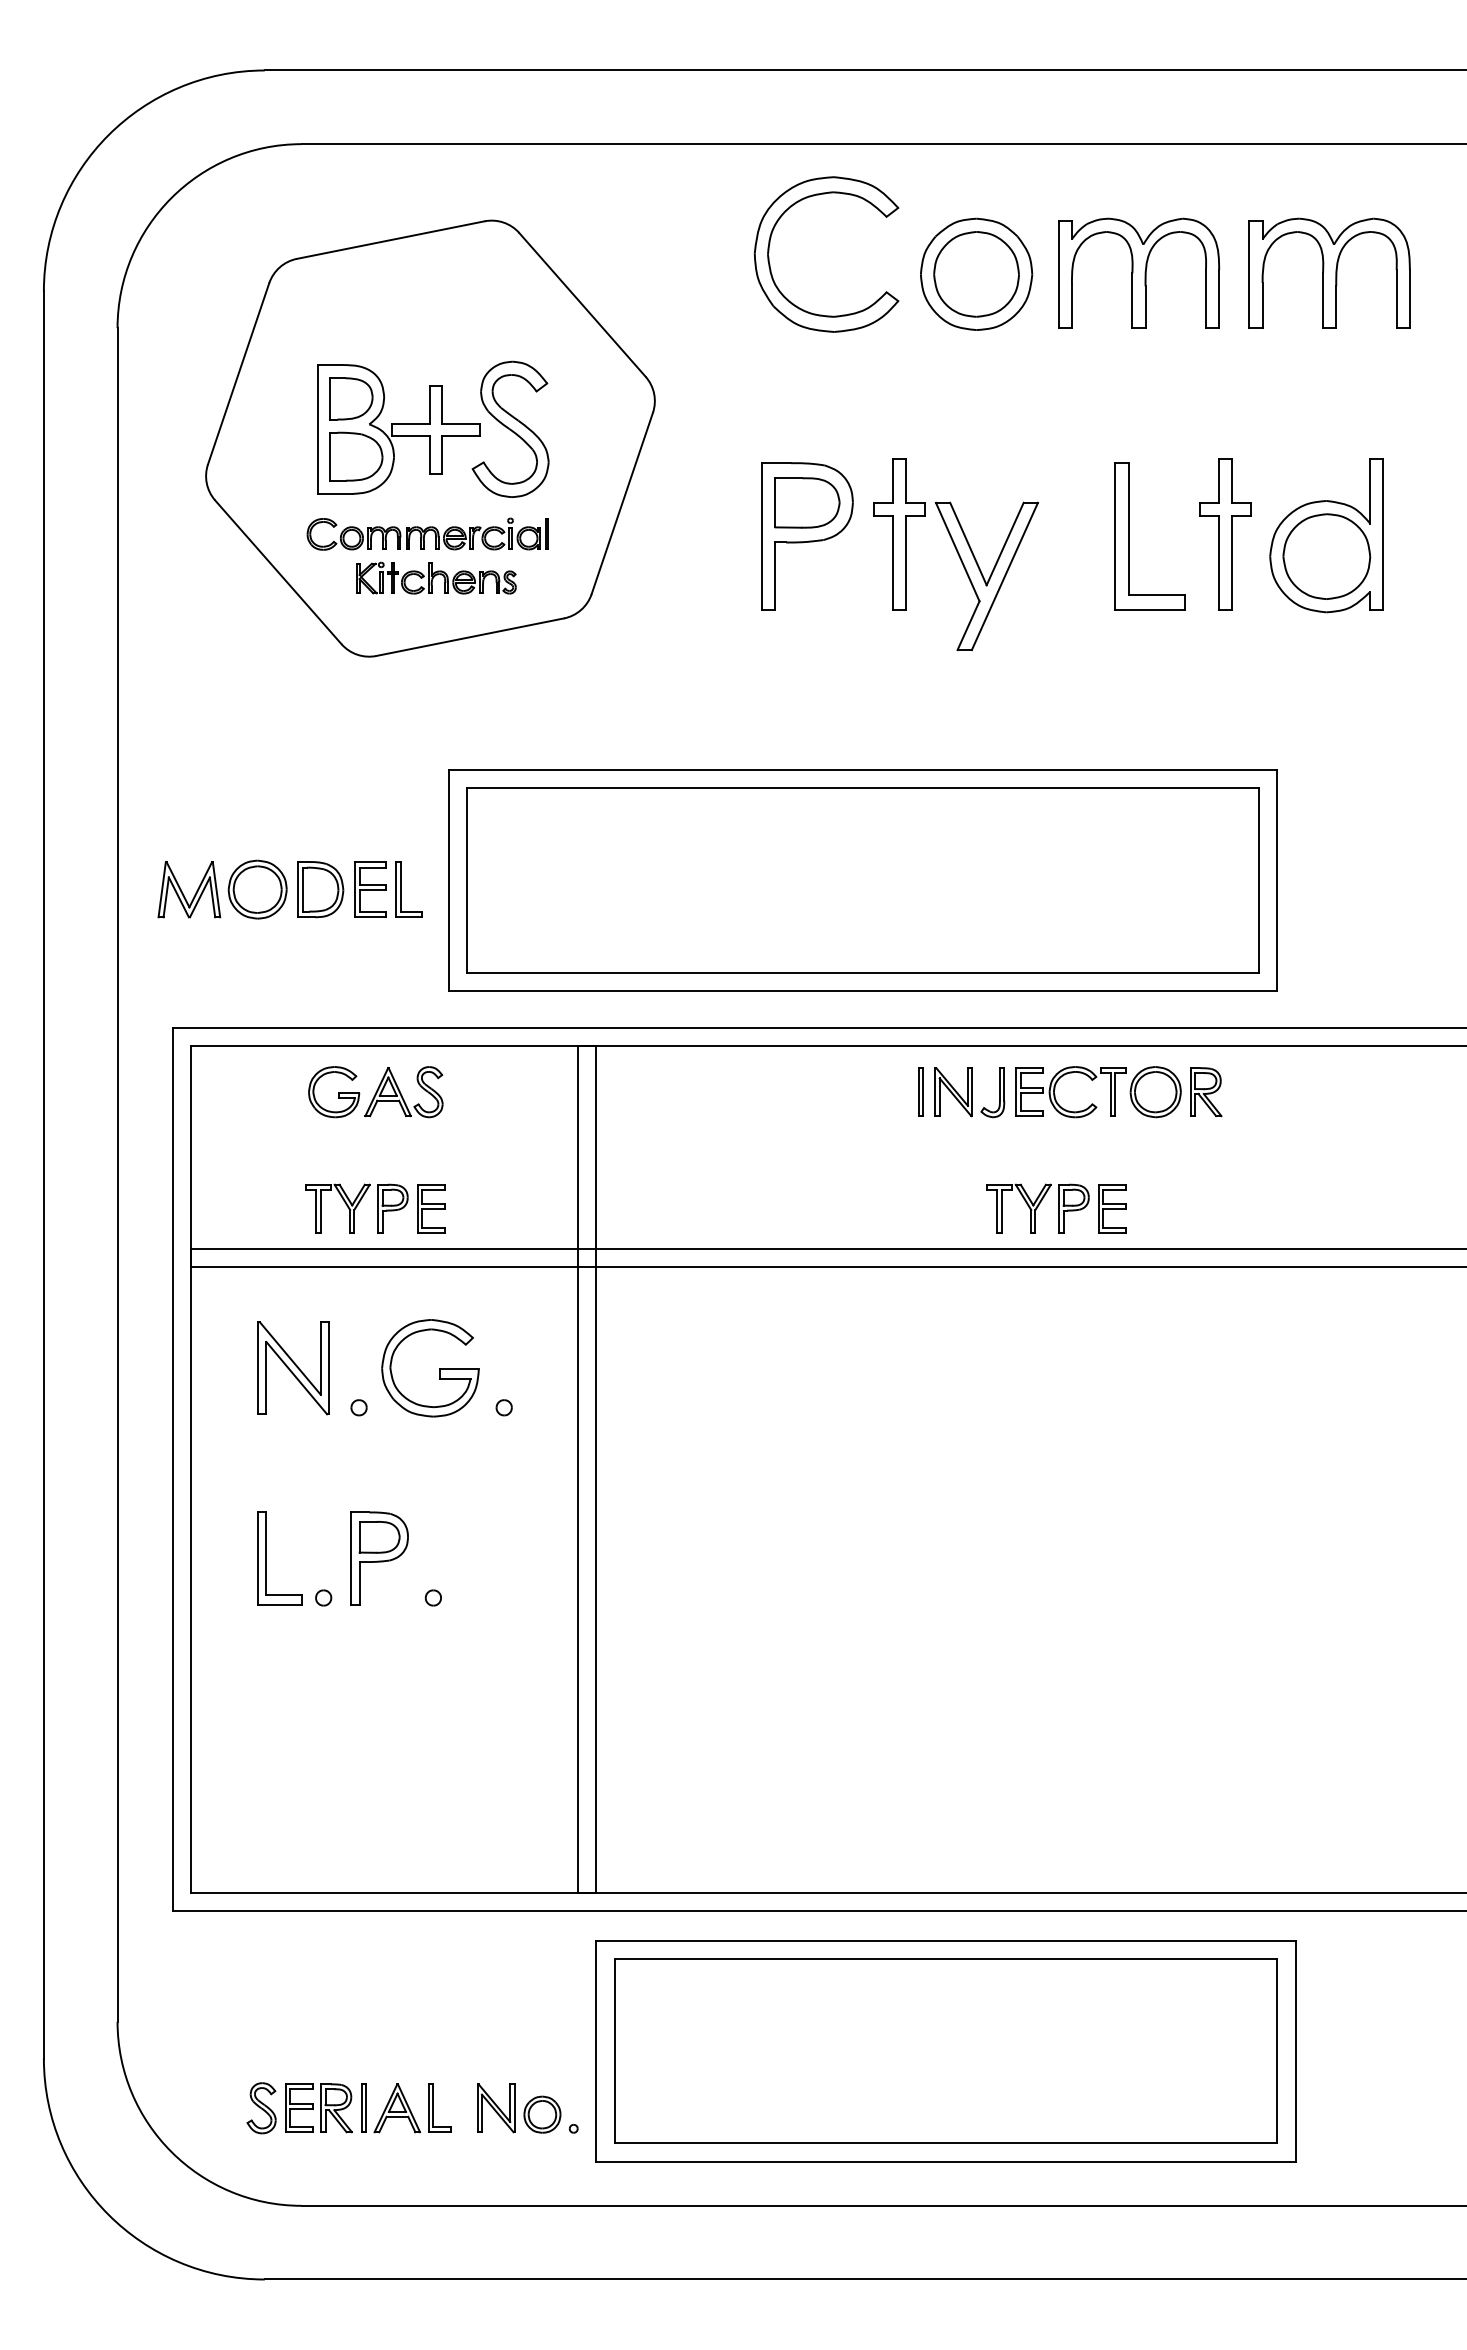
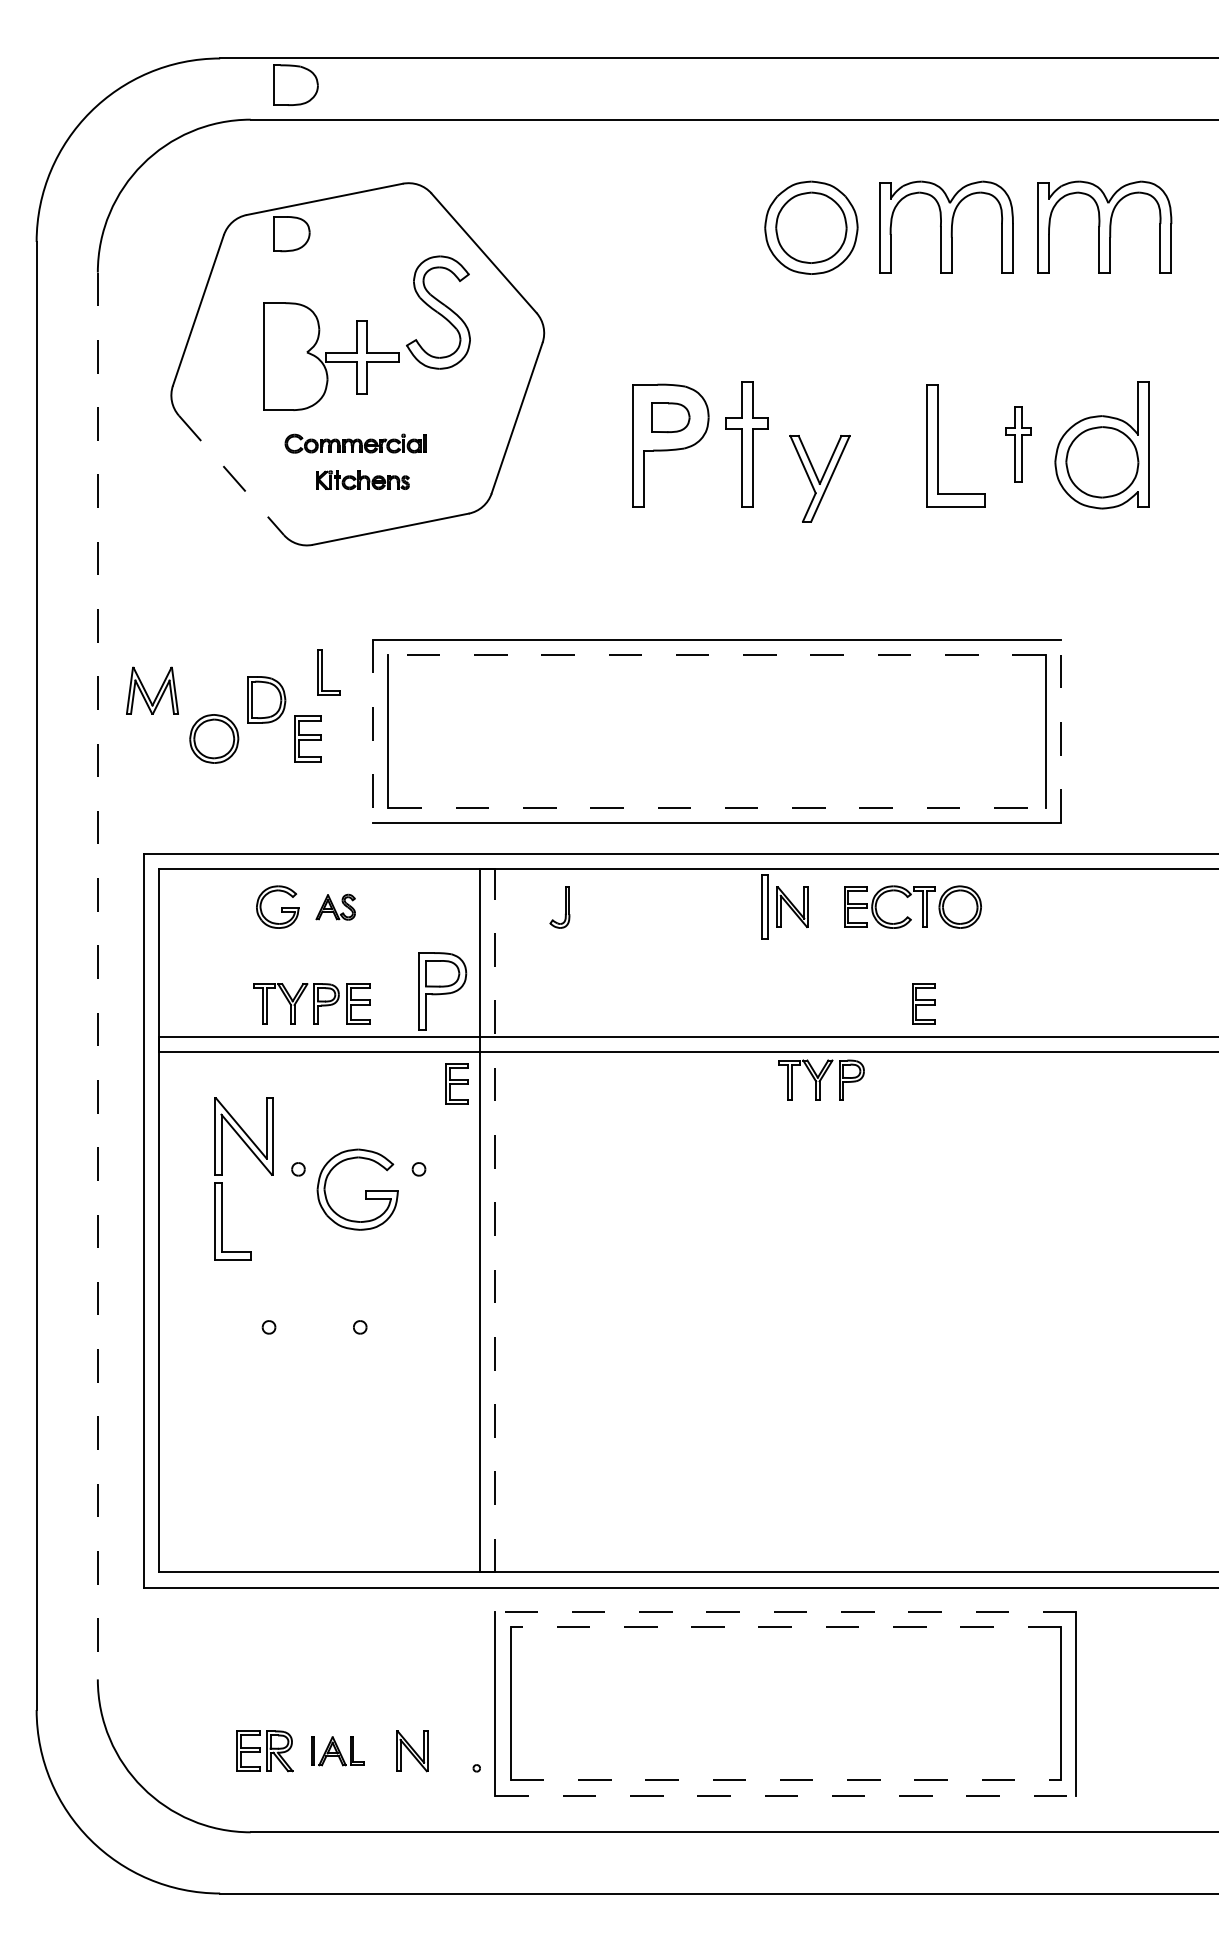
part: (770, 264) -> (640, 219), removed
part: (351, 398) -> (292, 233), moved
part: (510, 428) -> (438, 311), moved
part: (356, 456) -> (296, 85), moved
part: (807, 502) -> (670, 417), size x0.7
part: (427, 533) -> (355, 443), size x0.7
part: (1225, 534) -> (1018, 443), size x0.6
line: (278, 572) -> (231, 475), solid -> dashed
part: (986, 576) -> (819, 478), size x0.7
part: (436, 577) -> (362, 479), size x0.7
line: (863, 788) -> (717, 654), solid -> dashed
line: (1277, 879) -> (1061, 730), solid -> dashed
line: (448, 880) -> (372, 731), solid -> dashed
part: (320, 889) -> (266, 699), moved
part: (401, 889) -> (322, 672), moved
part: (195, 892) -> (157, 693), moved
line: (863, 972) -> (717, 807), solid -> dashed
part: (920, 1091) -> (764, 906), size x1.6
part: (403, 1092) -> (335, 907), size x0.6
part: (999, 1092) -> (565, 907), moved
part: (1206, 1092) -> (1002, 907), removed
line: (117, 1174) -> (97, 975), solid -> dashed
part: (1037, 1208) -> (821, 1080), moved
part: (550, 1304) -> (457, 1083), added
part: (439, 1368) -> (365, 1189), moved
line: (596, 1469) -> (495, 1220), solid -> dashed
part: (266, 1558) -> (221, 1221), moved
part: (379, 1558) -> (442, 991), moved
line: (945, 1940) -> (785, 1611), solid -> dashed
line: (945, 1959) -> (785, 1627), solid -> dashed
part: (261, 2108) -> (217, 1751), removed
part: (406, 2108) -> (337, 1751), size x0.7
part: (542, 2114) -> (450, 1756), removed
line: (946, 2143) -> (786, 1780), solid -> dashed
line: (945, 2161) -> (785, 1795), solid -> dashed

